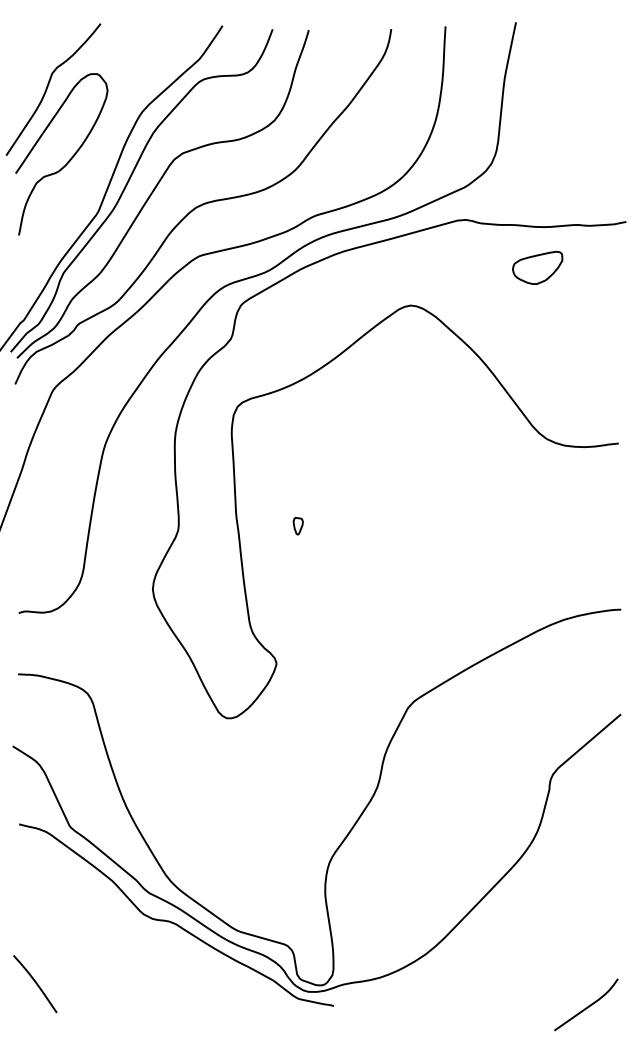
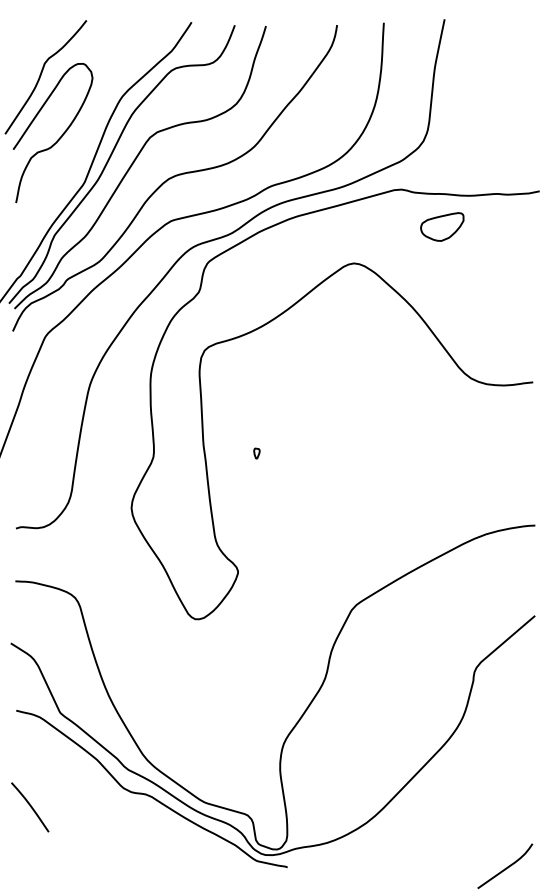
part: (537, 267) -> (442, 226), moved
part: (297, 526) -> (256, 453), size x0.7
curve: (35, 984) -> (30, 807), moved

